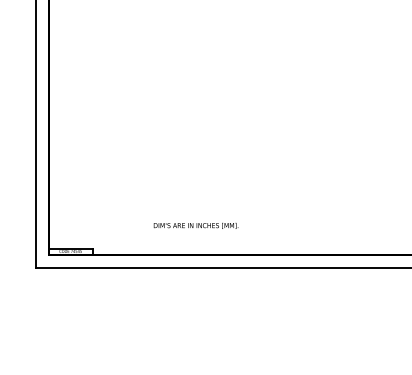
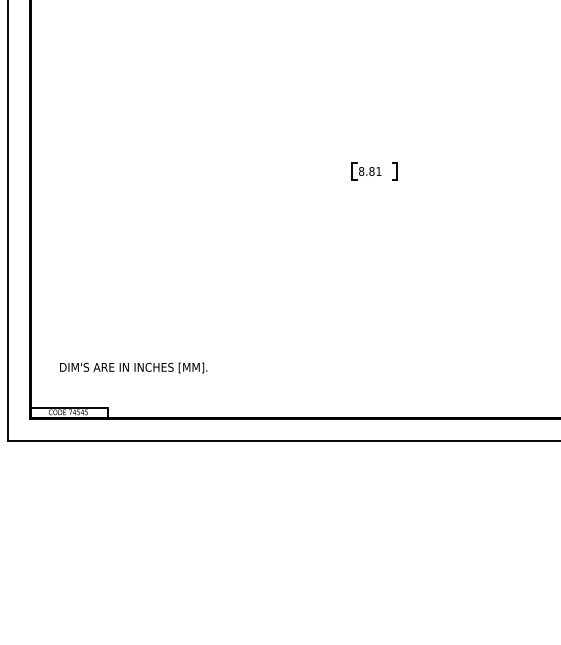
part: (246, 112) -> (374, 170), added
text: (195, 225) -> (132, 367), moved

